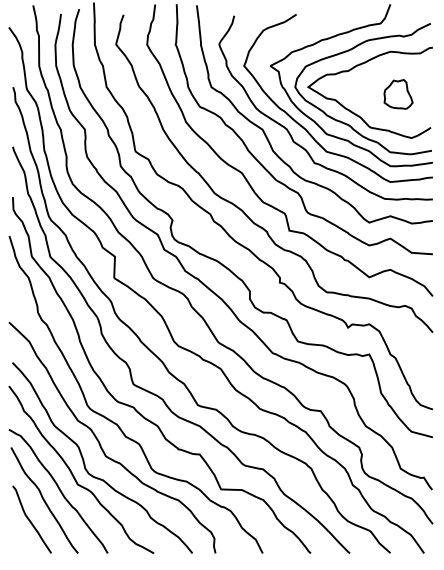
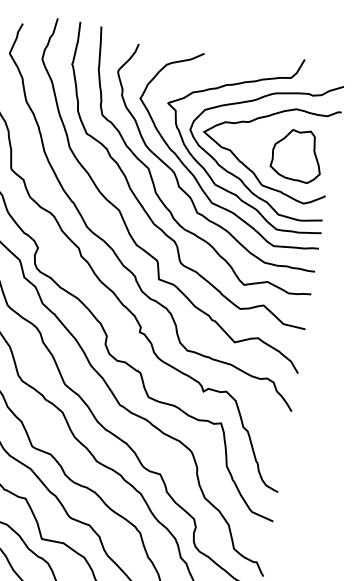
part: (398, 94) -> (297, 155), size x1.67

